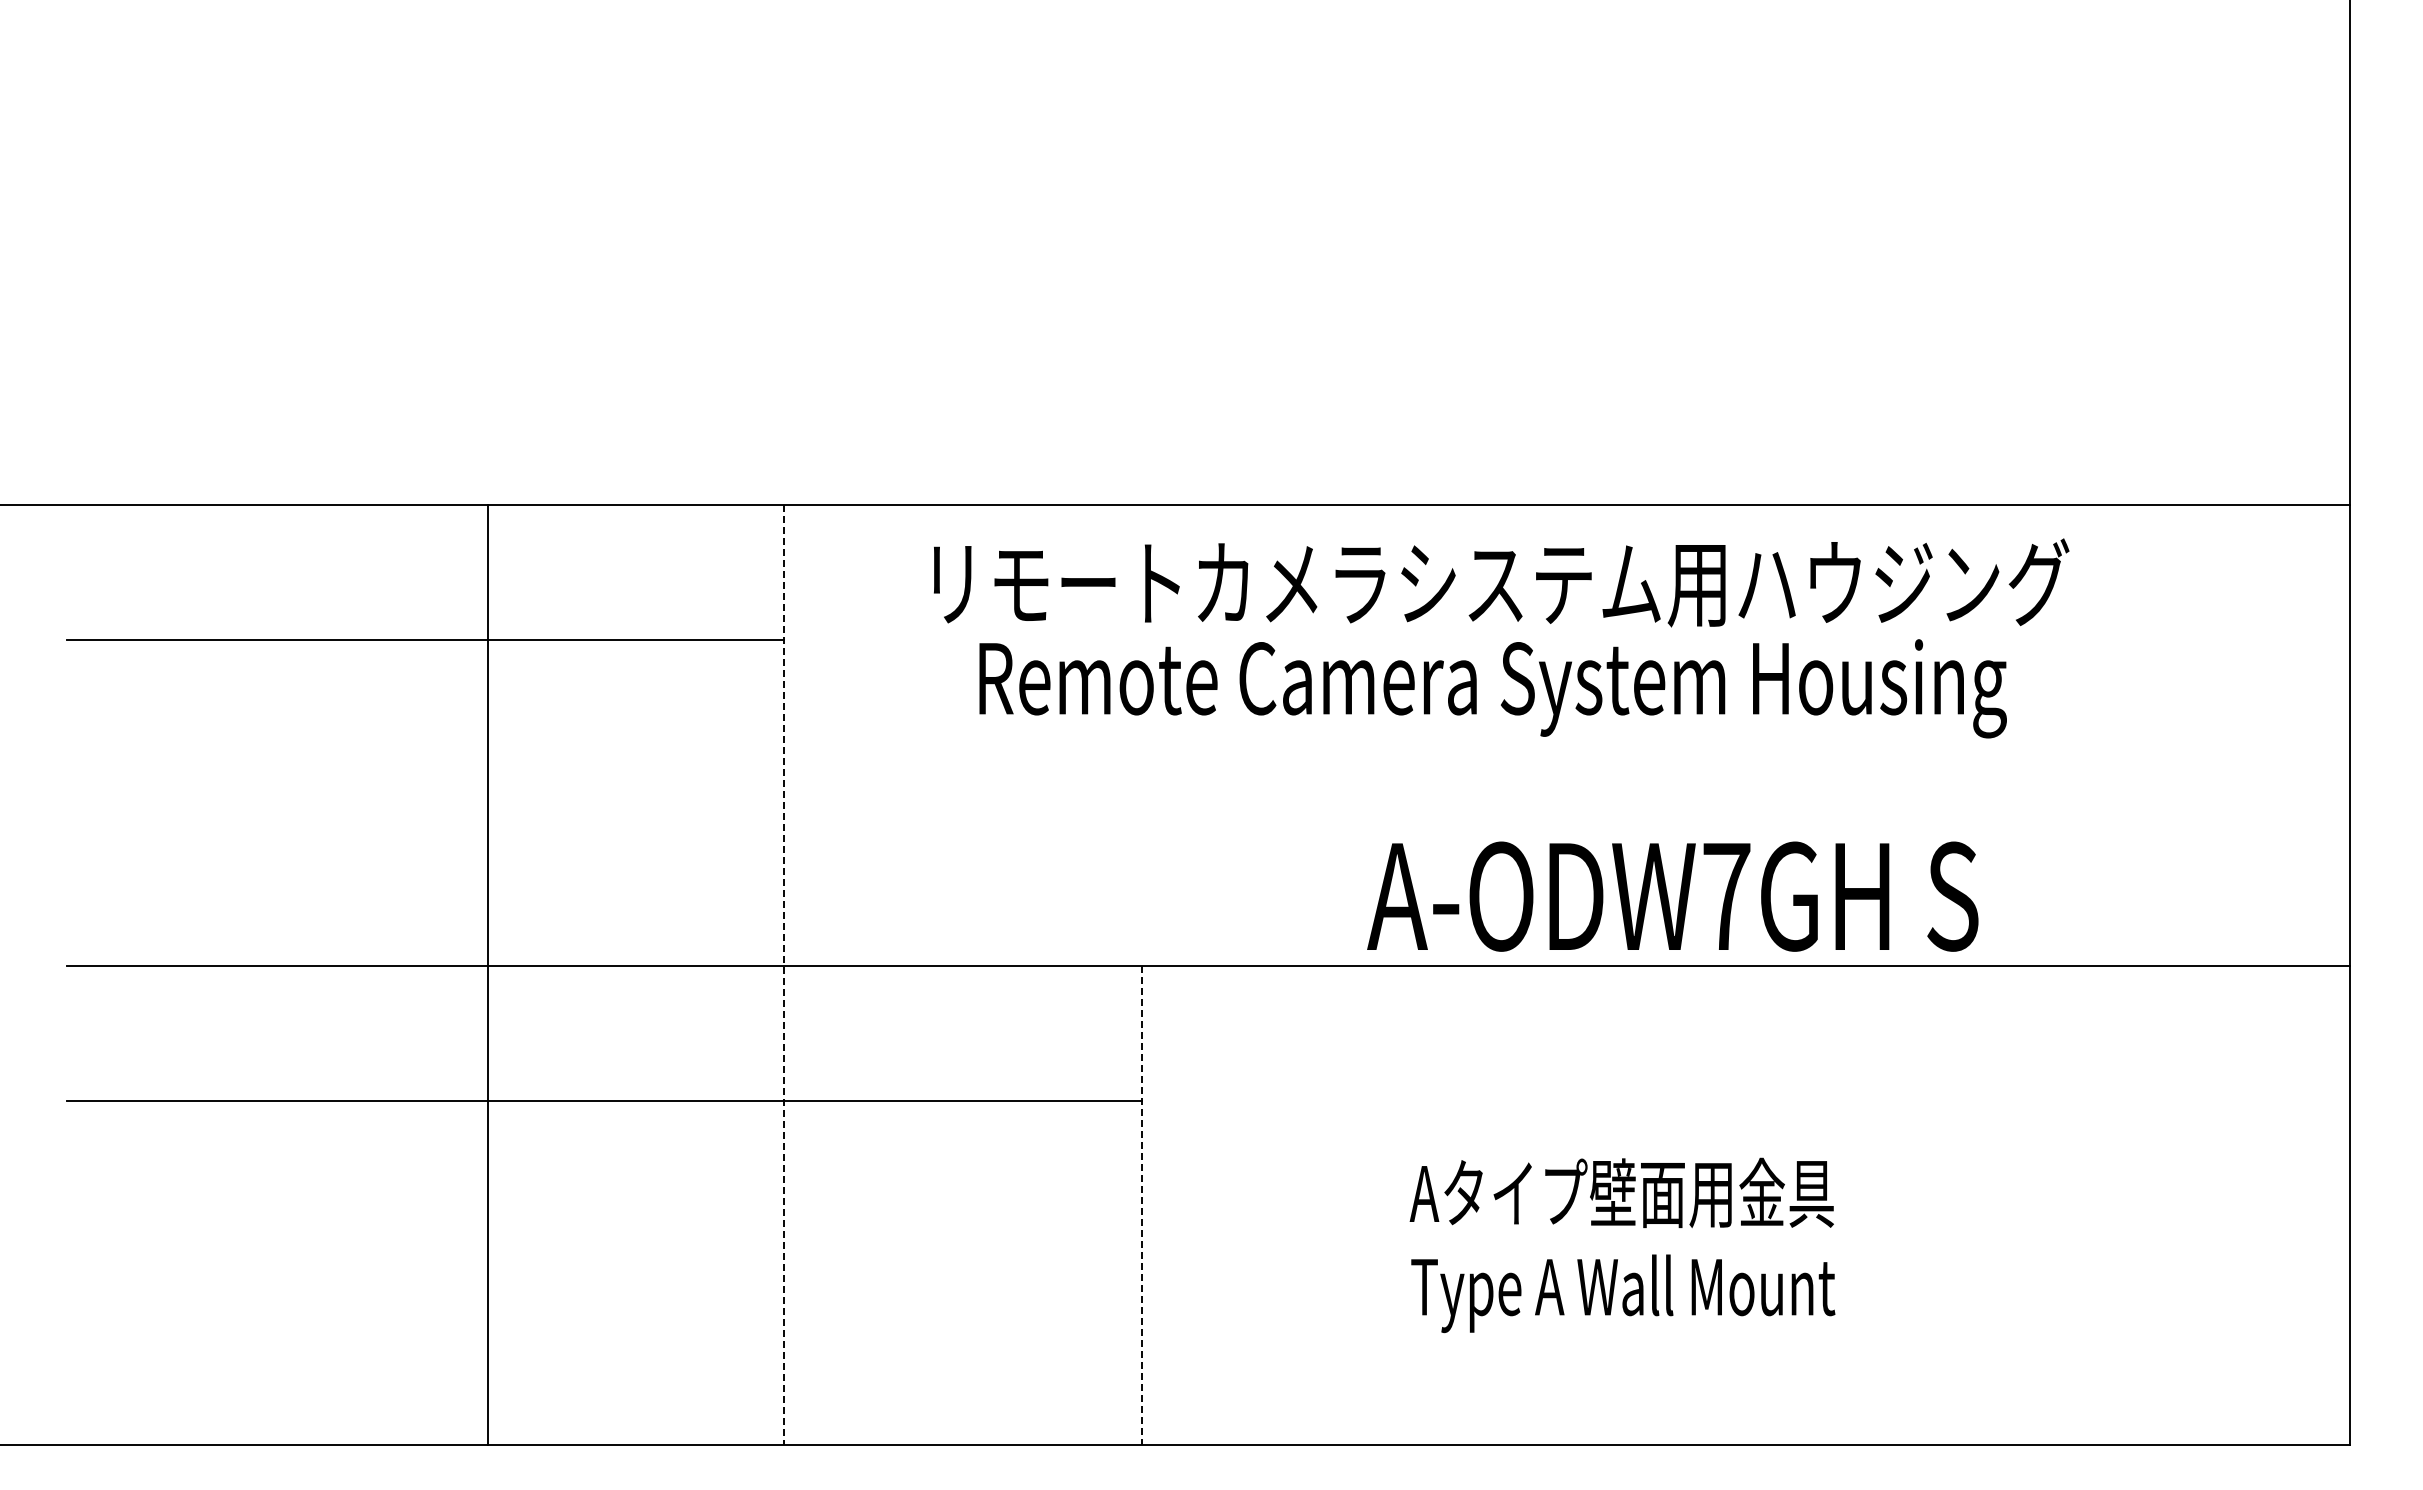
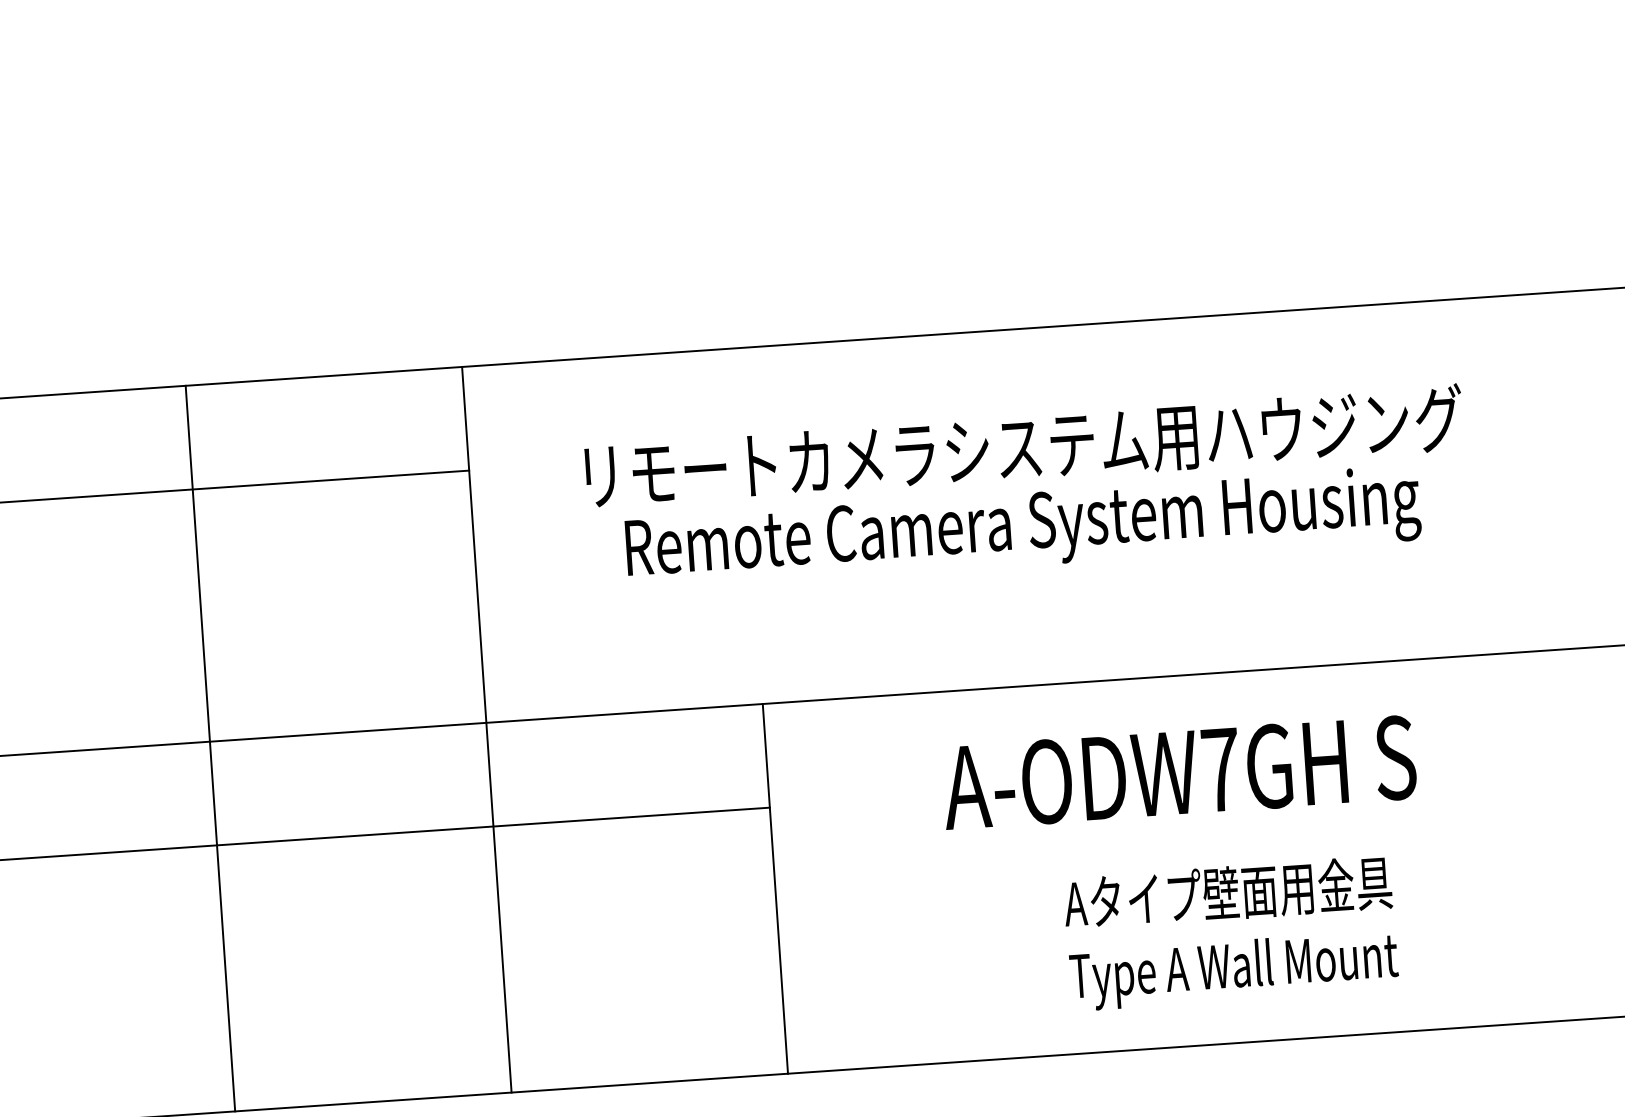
text: (1501, 638) -> (1027, 489), moved
text: (1672, 896) -> (1179, 772), moved
line: (487, 975) -> (210, 748), moved
line: (783, 975) -> (486, 729), dashed -> solid
line: (1141, 1206) -> (775, 889), dashed -> solid
text: (1622, 1245) -> (1231, 933), moved

